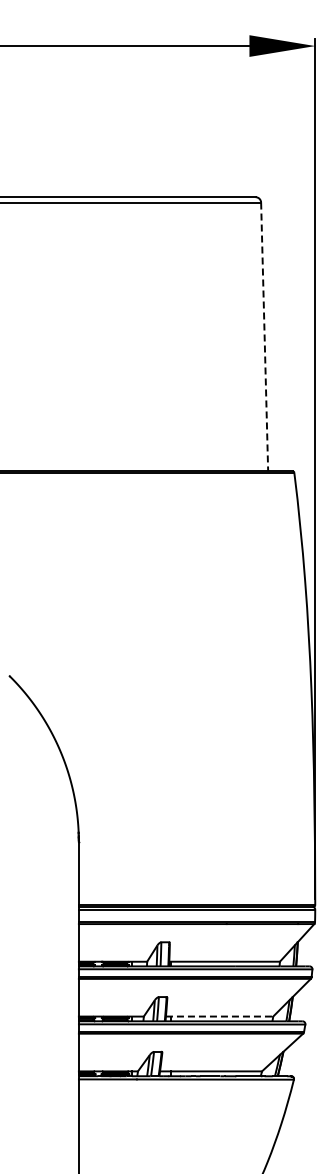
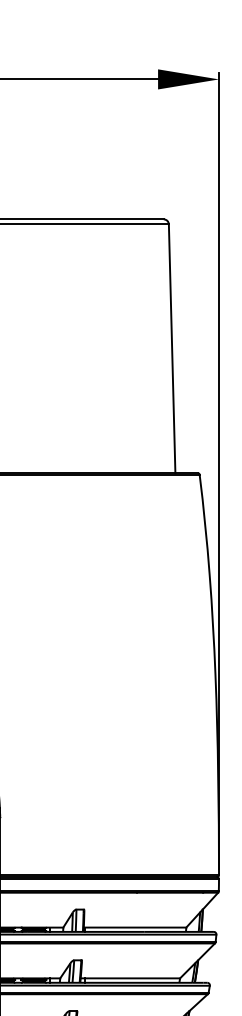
line: (264, 337) -> (172, 349), dashed -> solid
line: (219, 1016) -> (130, 978), dashed -> solid

